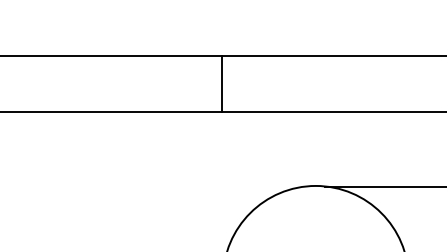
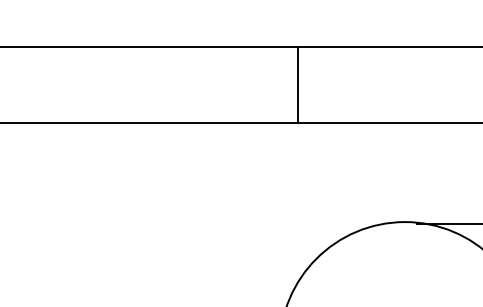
line: (221, 84) -> (297, 85), moved

